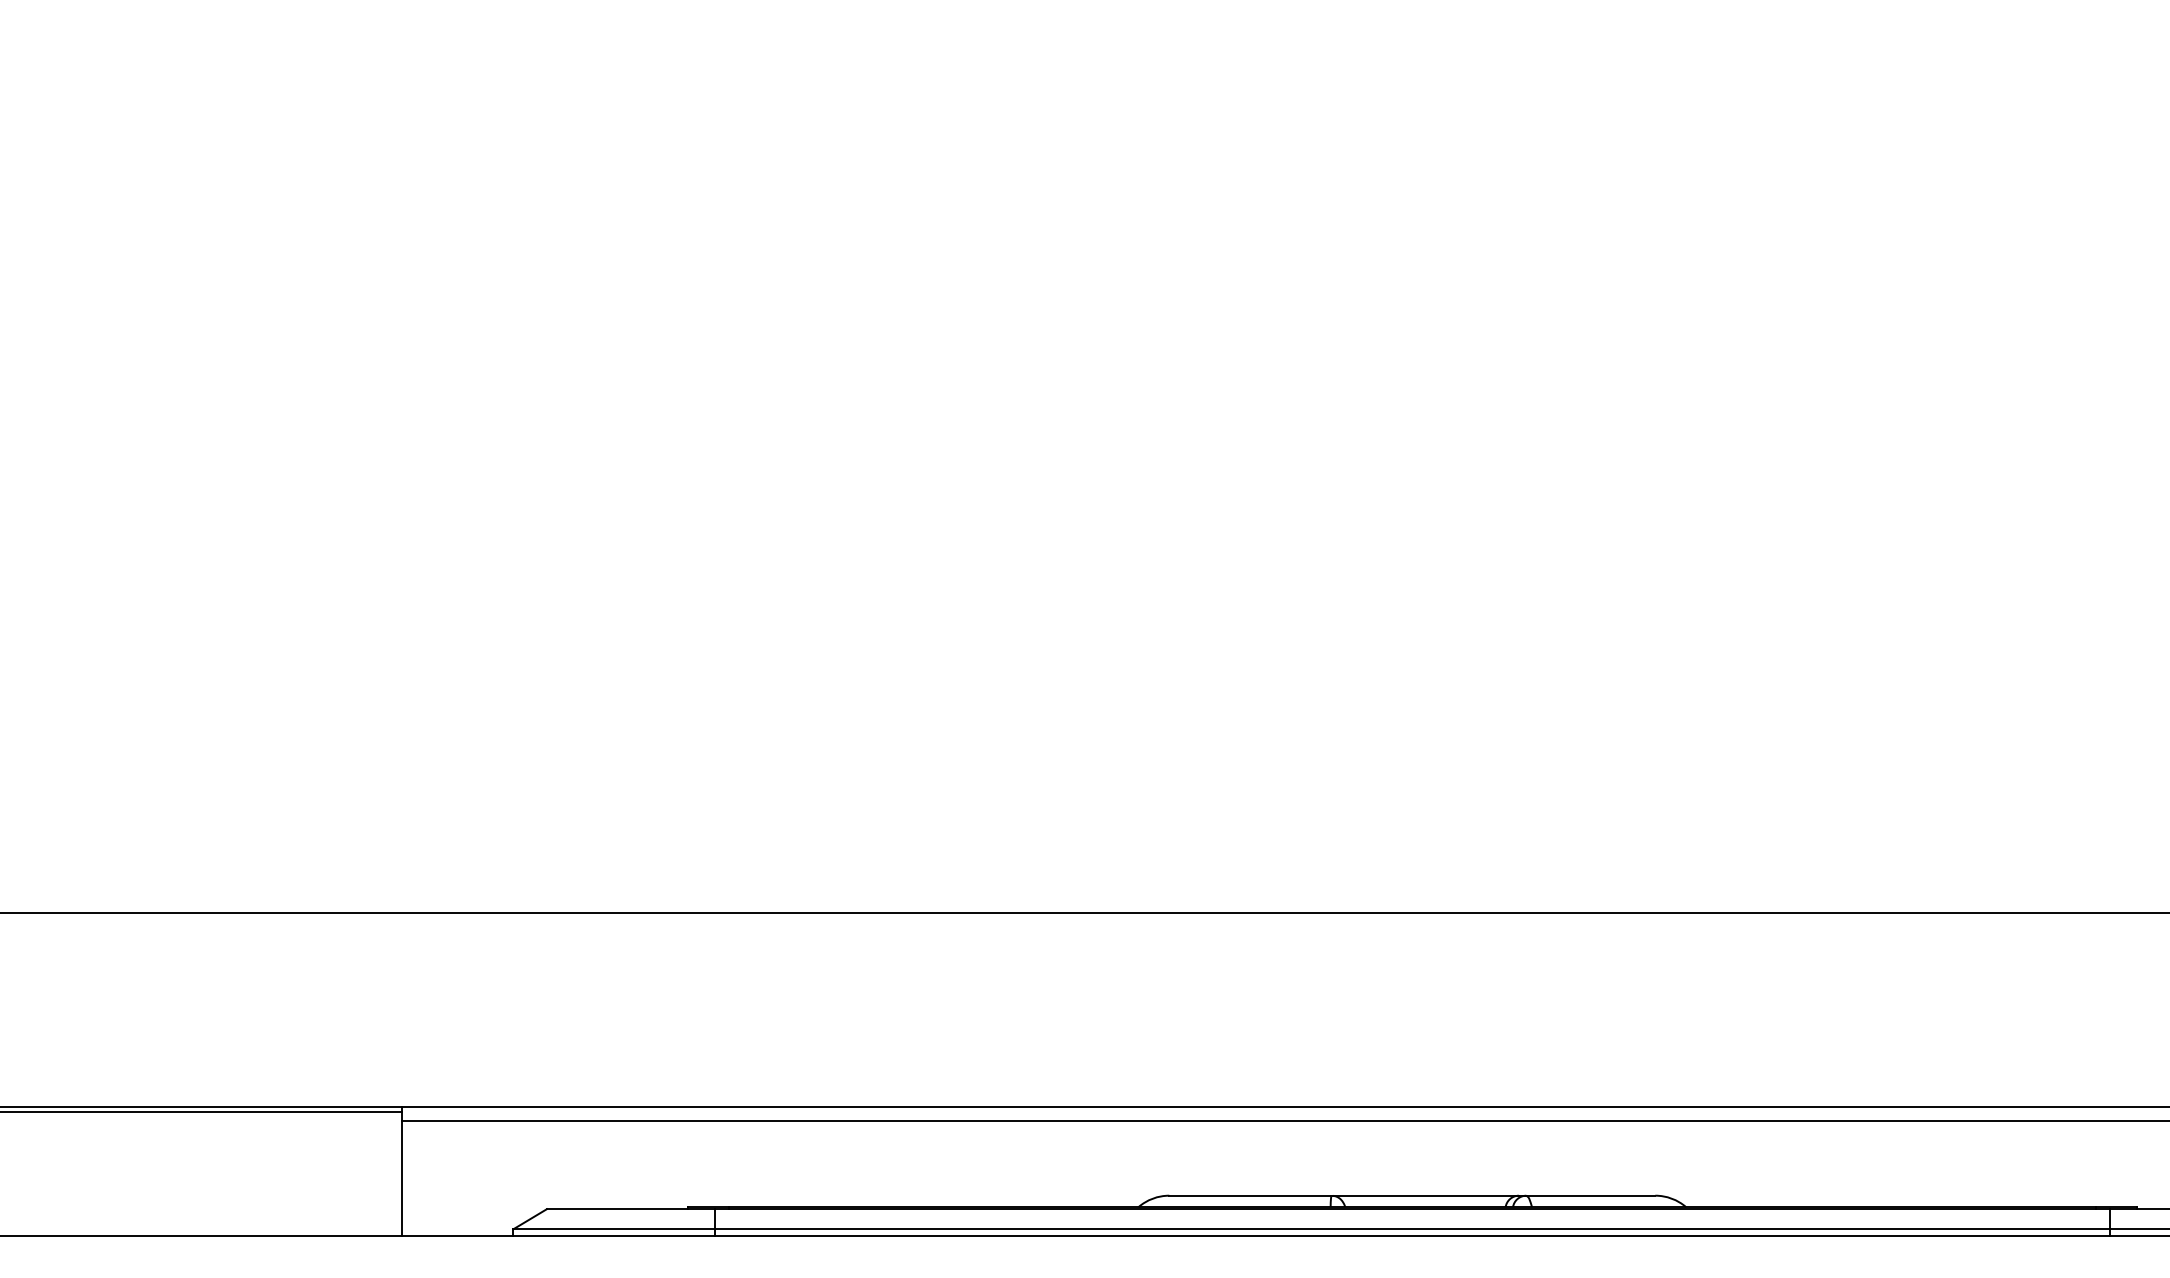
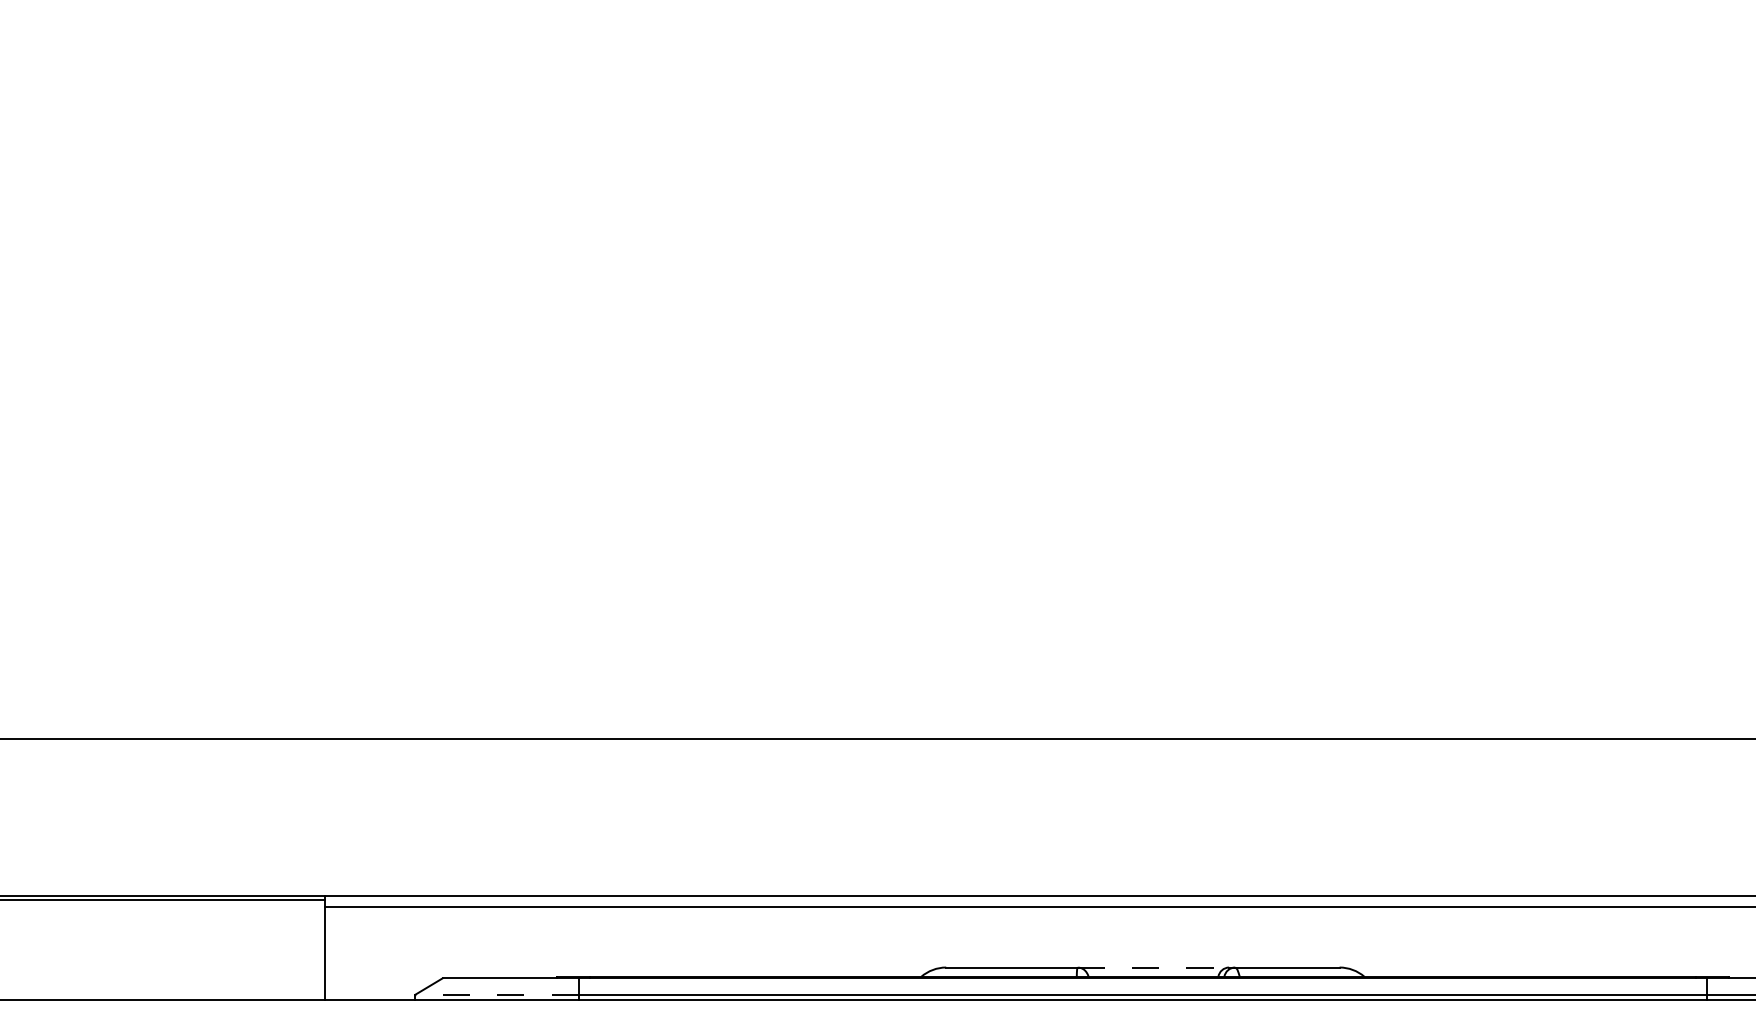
line: (1425, 1195) -> (1153, 967), solid -> dashed
line: (613, 1229) -> (496, 994), solid -> dashed

